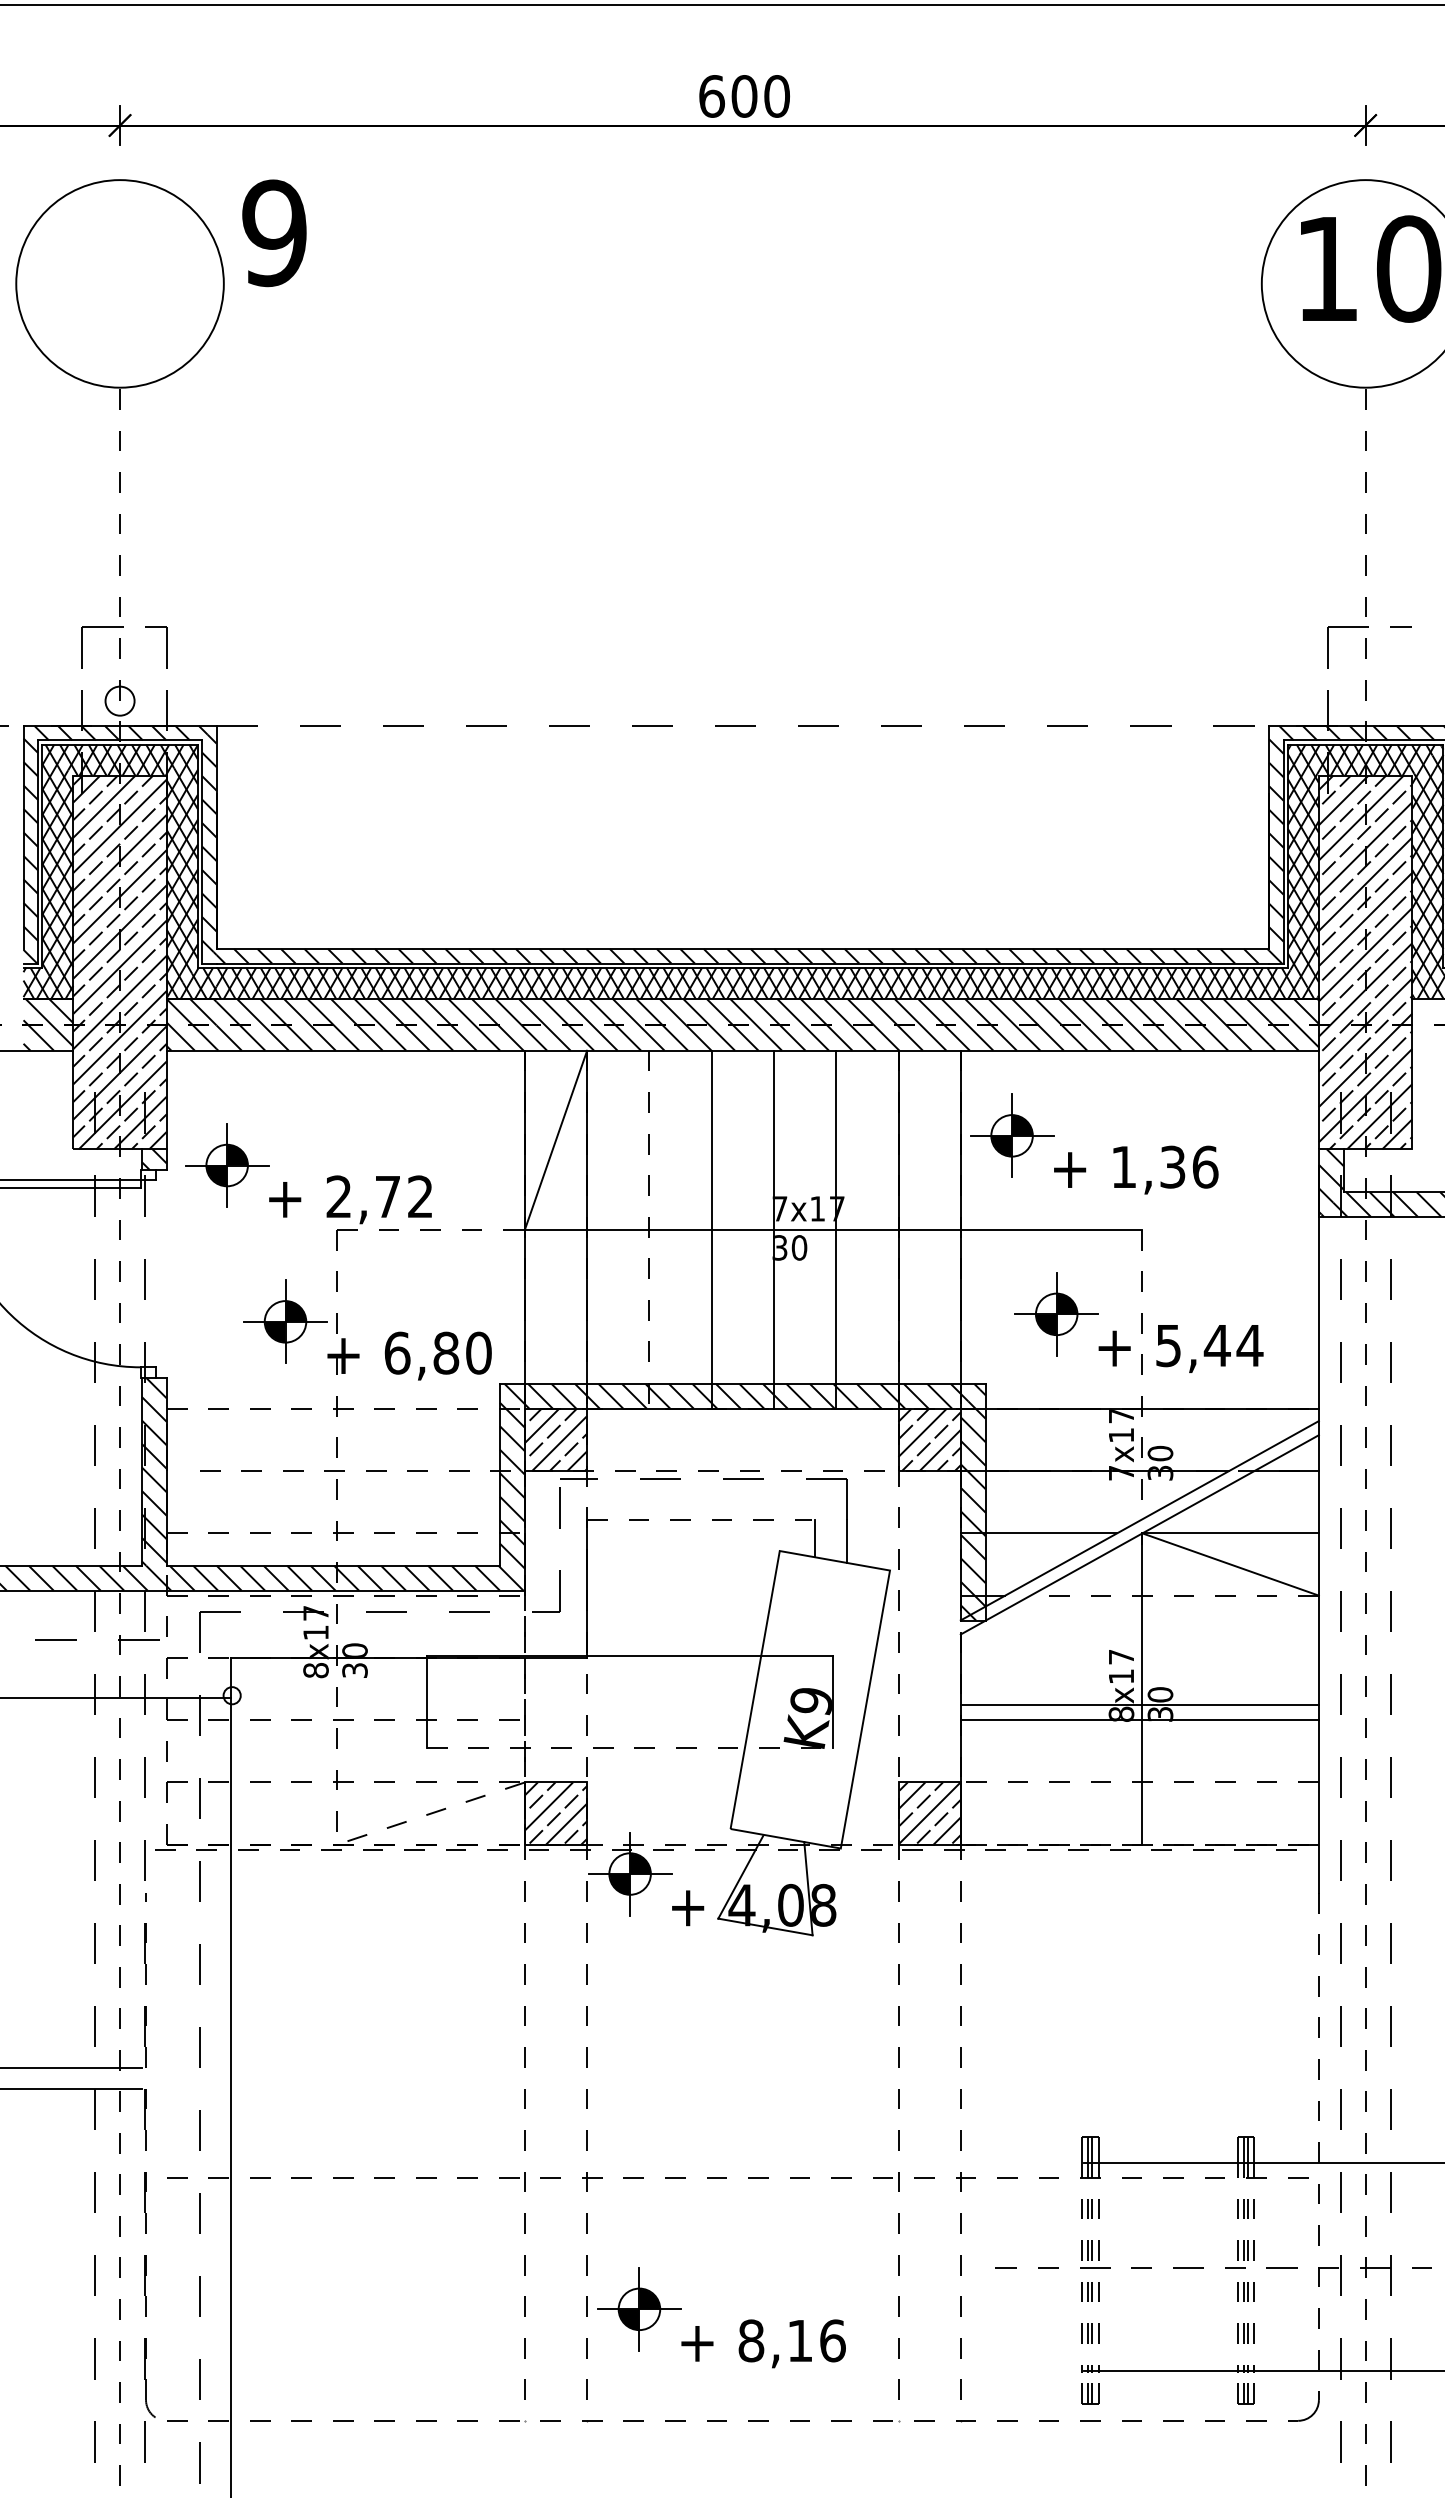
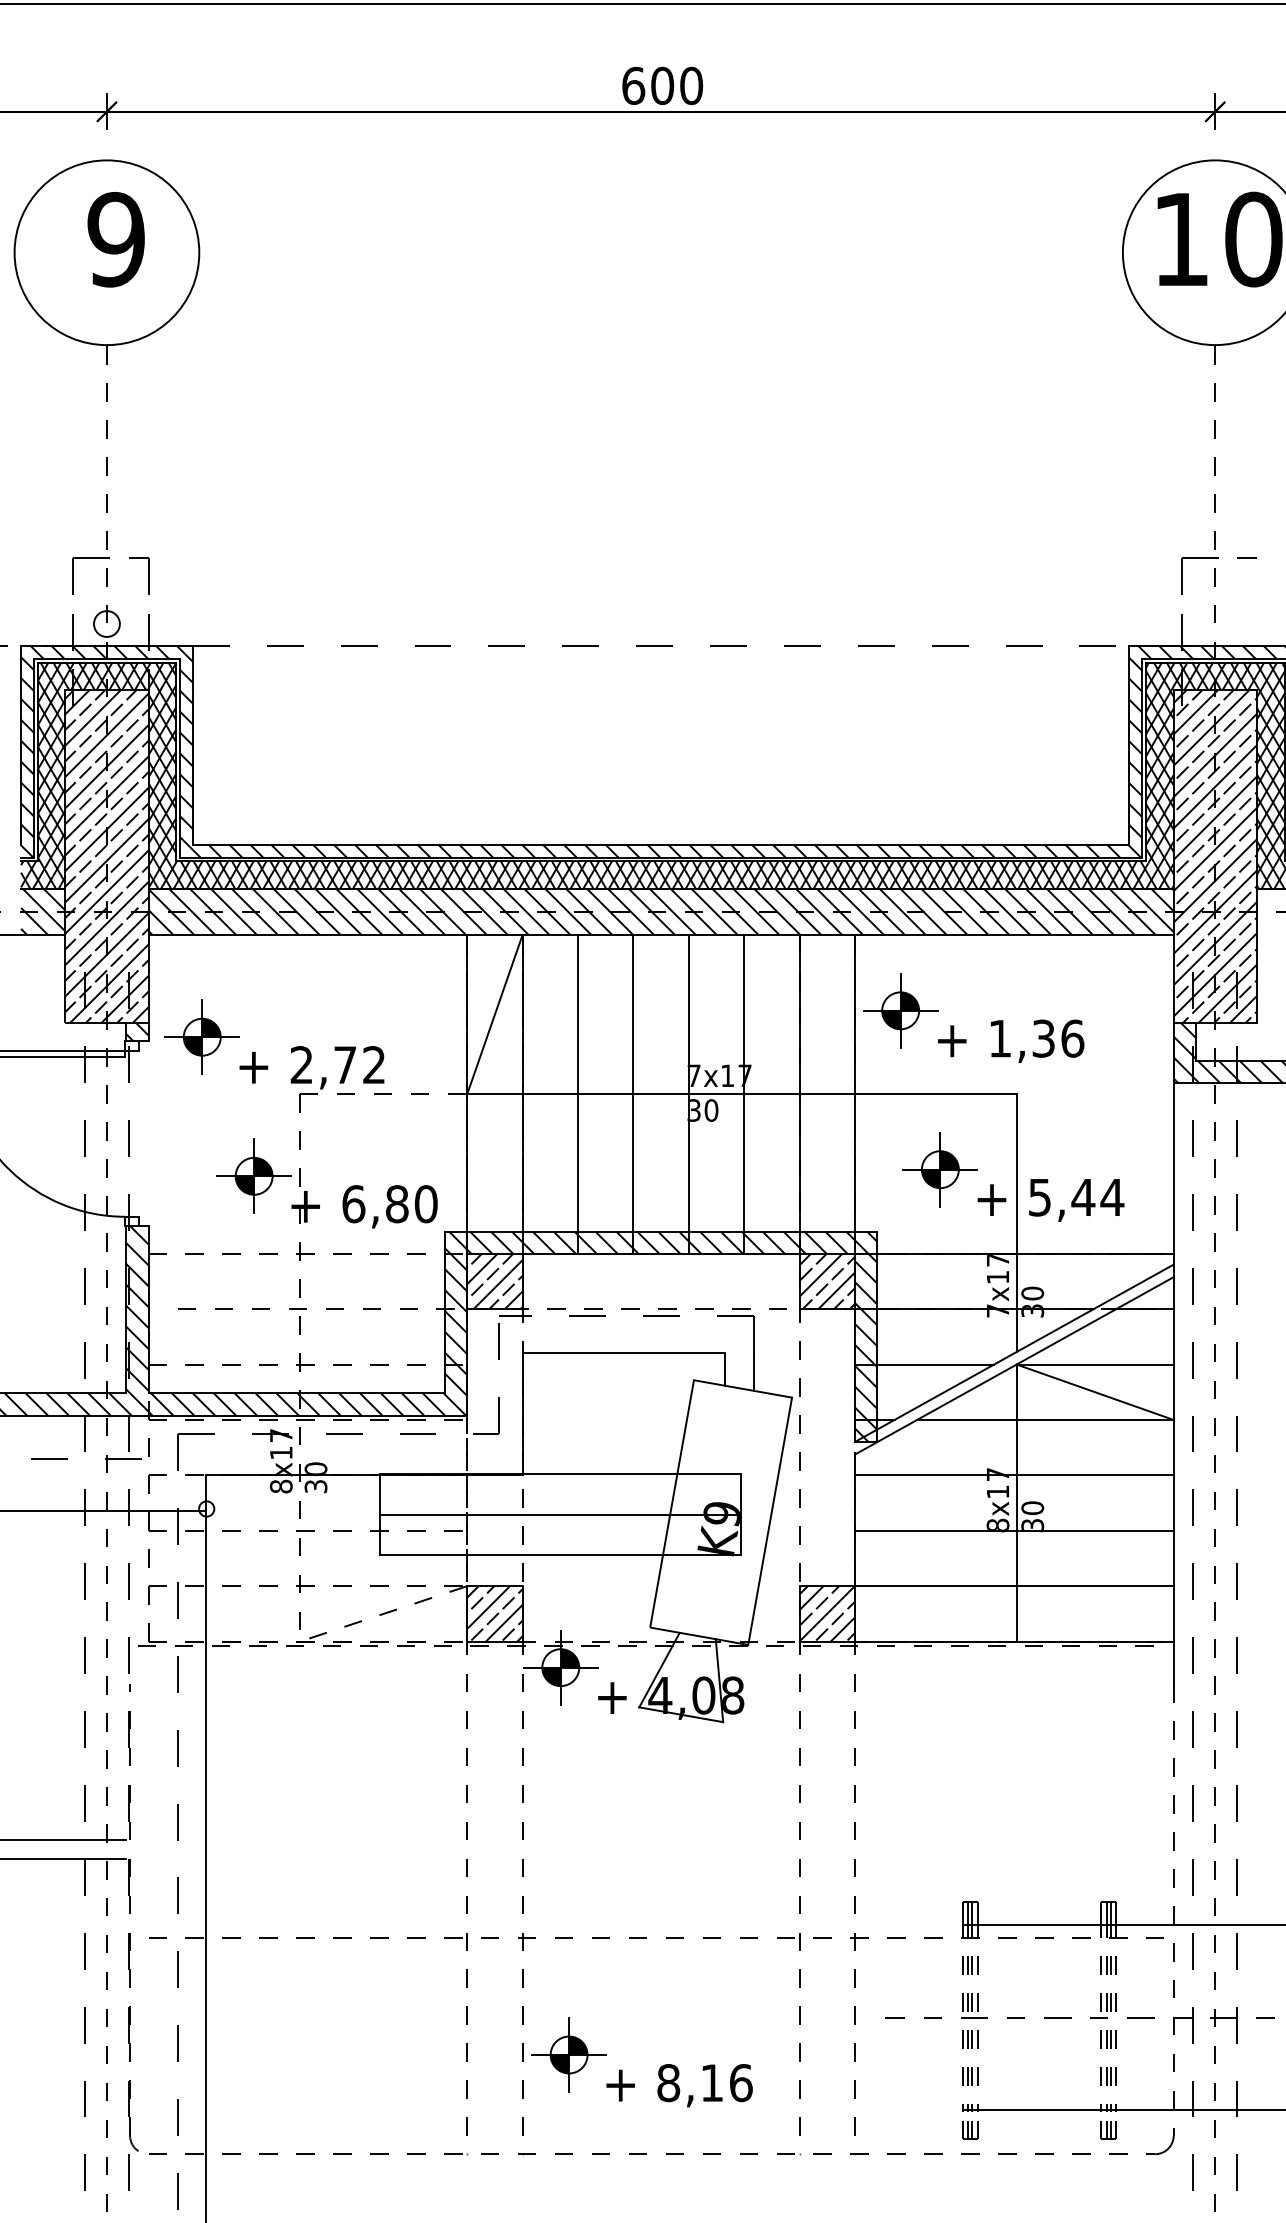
text: (274, 233) -> (116, 239), moved
line: (649, 1230) -> (578, 1095), dashed -> solid
line: (1142, 1374) -> (1016, 1223), dashed -> solid
line: (699, 1520) -> (622, 1353), dashed -> solid
line: (1174, 1595) -> (1045, 1419), dashed -> solid
line: (629, 1702) -> (560, 1515), added
line: (1139, 1704) -> (1014, 1474), moved
line: (630, 1747) -> (561, 1555), dashed -> solid
line: (1139, 1782) -> (1014, 1586), dashed -> solid
line: (1139, 1844) -> (1014, 1641), dashed -> solid

